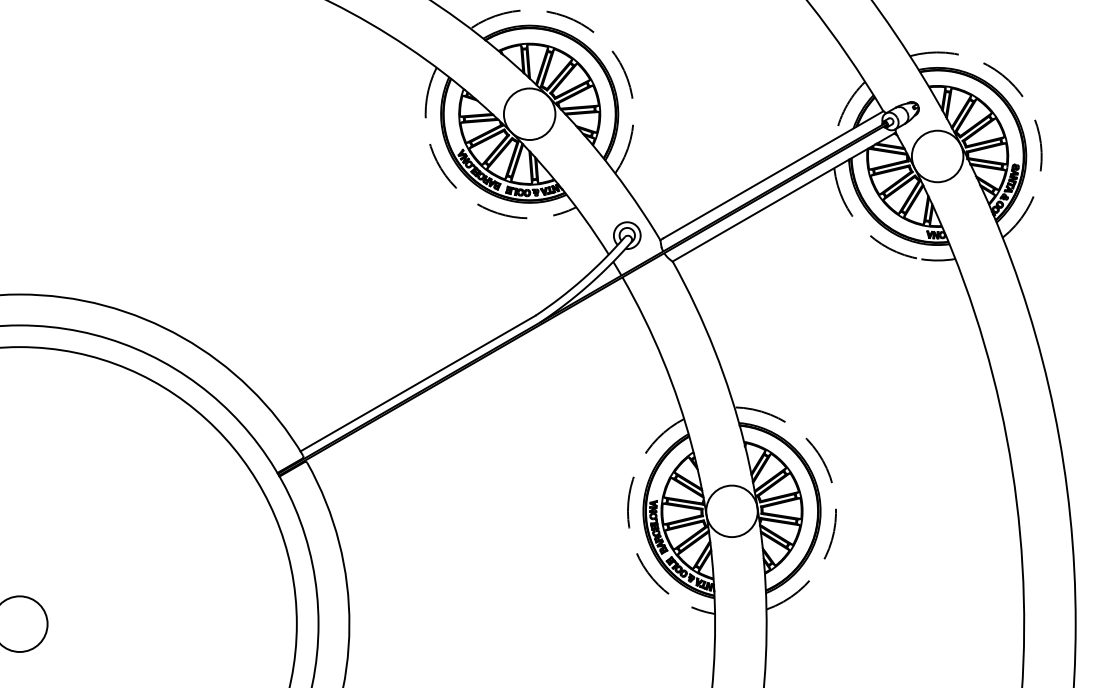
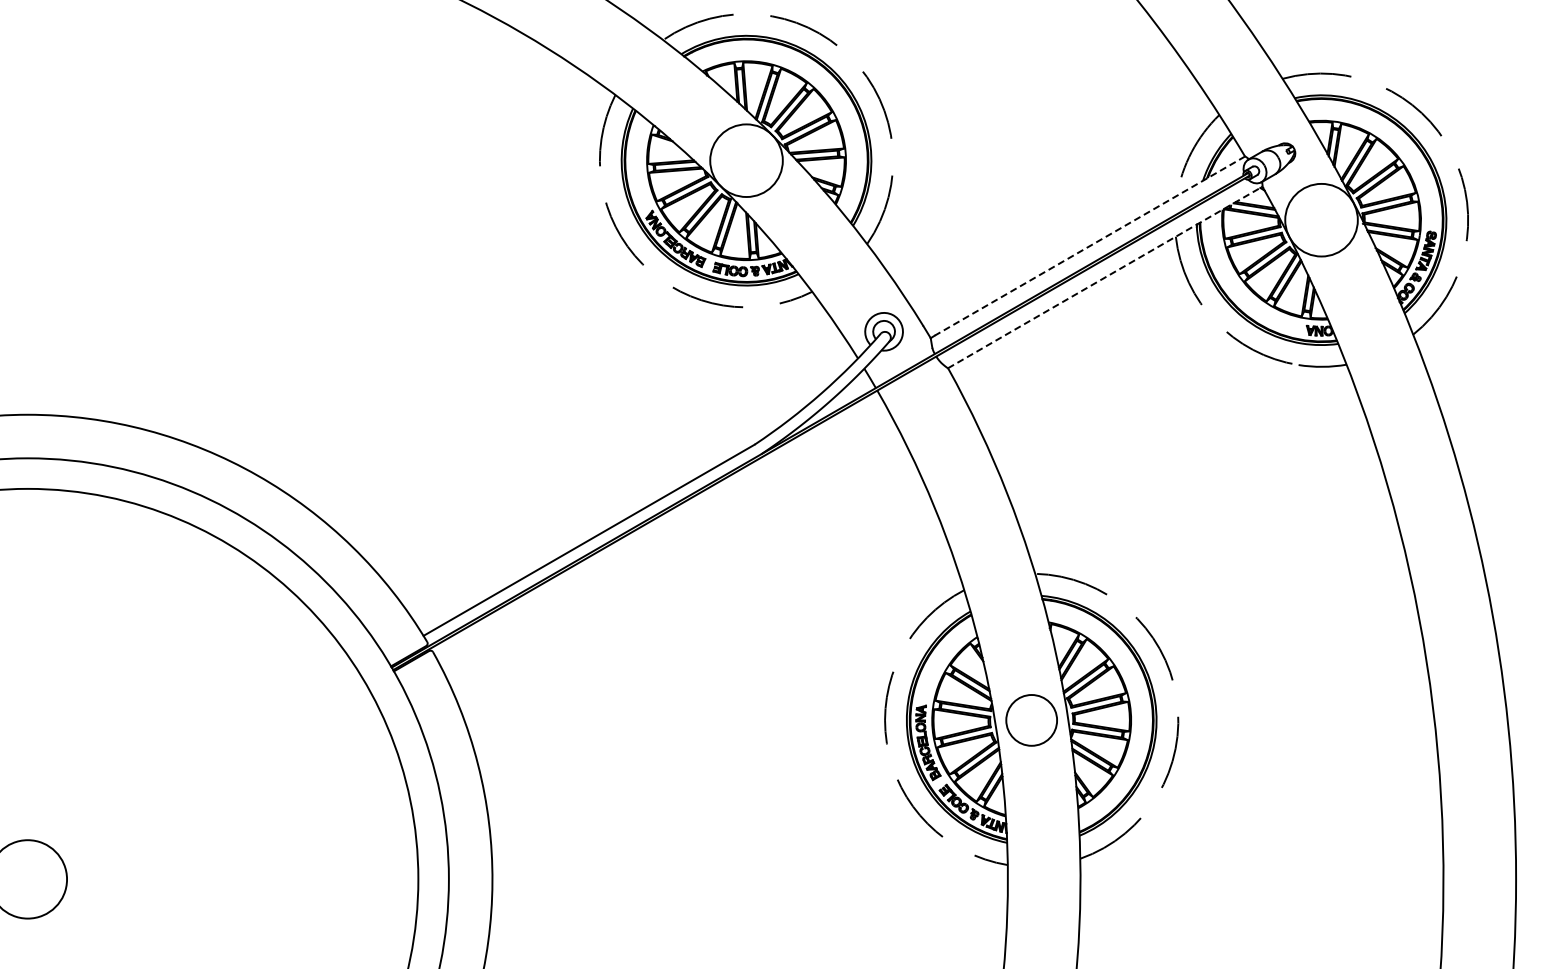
line: (773, 175) -> (1089, 246), solid -> dashed
line: (784, 197) -> (1105, 277), solid -> dashed
circle: (731, 511) -> (1031, 720), size x0.7

